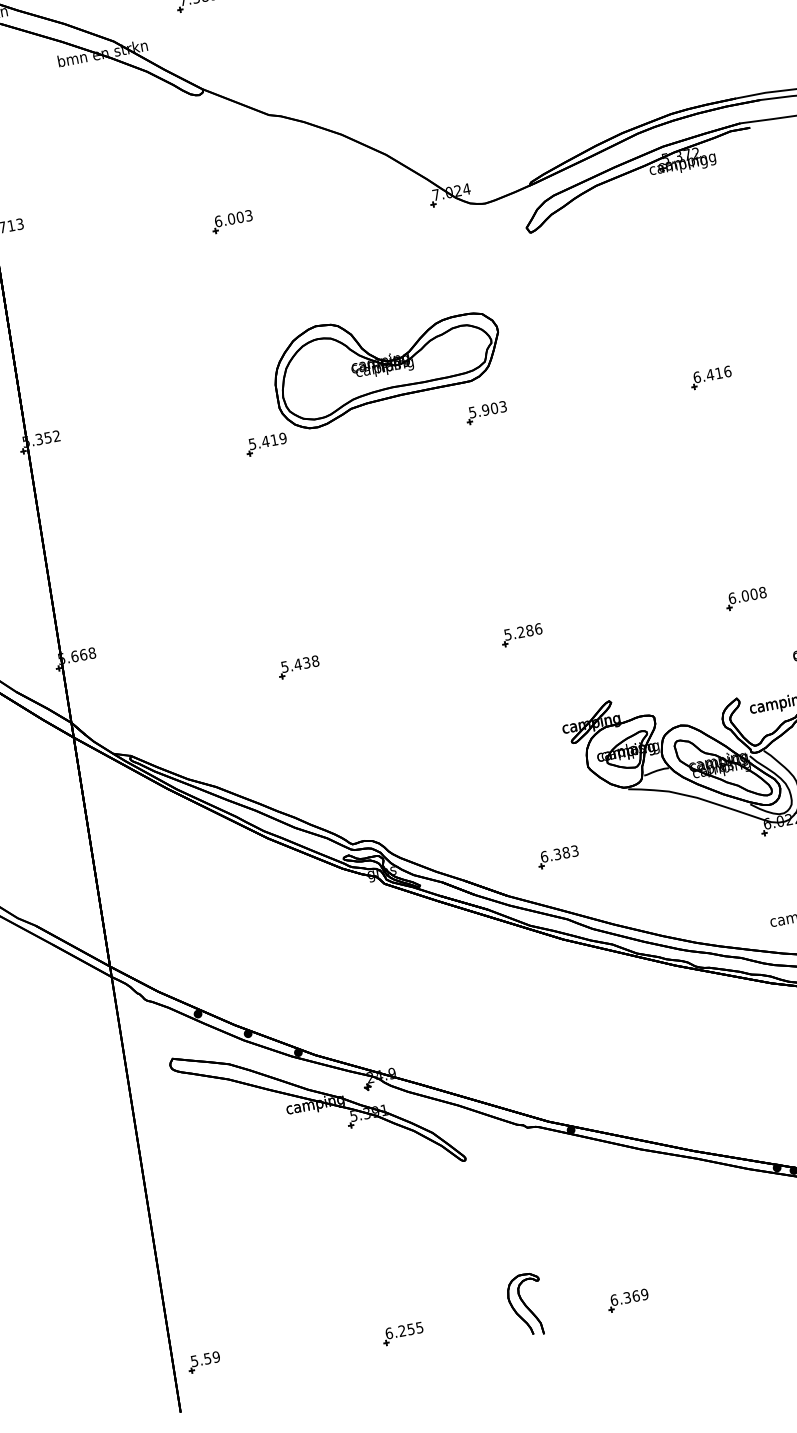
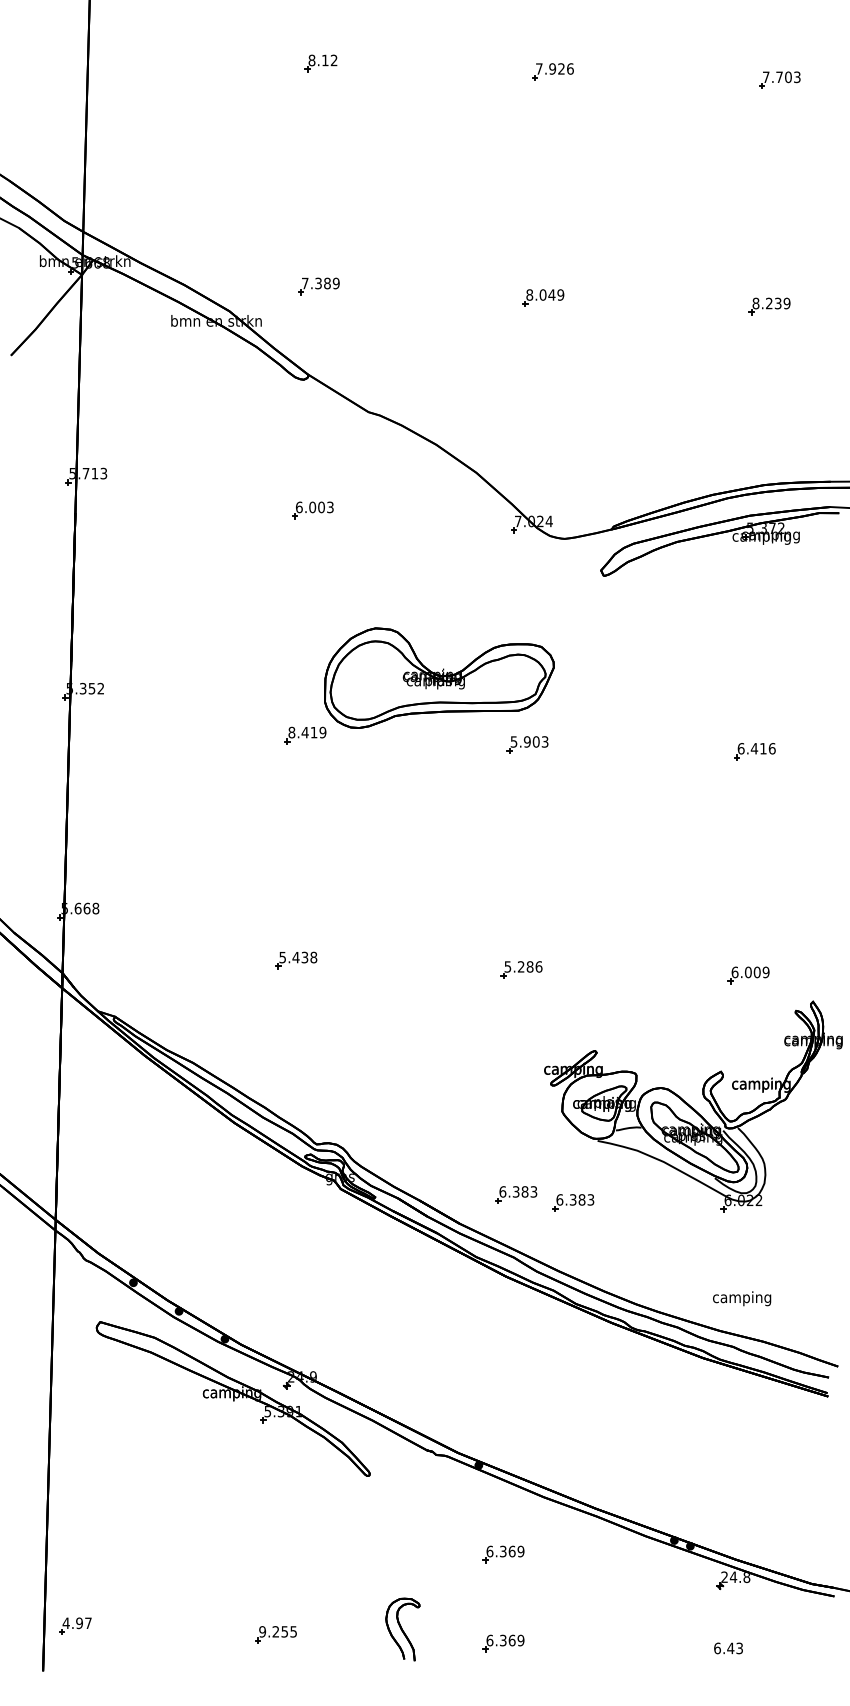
text: (252, 444) -> (291, 732), 5.419 -> 8.419
text: (762, 592) -> (765, 972), 6.008 -> 6.009
part: (615, 854) -> (573, 1202), added
part: (611, 1213) -> (503, 1554), added
text: (389, 1333) -> (262, 1631), 6.255 -> 9.255
text: (204, 1359) -> (76, 1623), 5.59 -> 4.97

